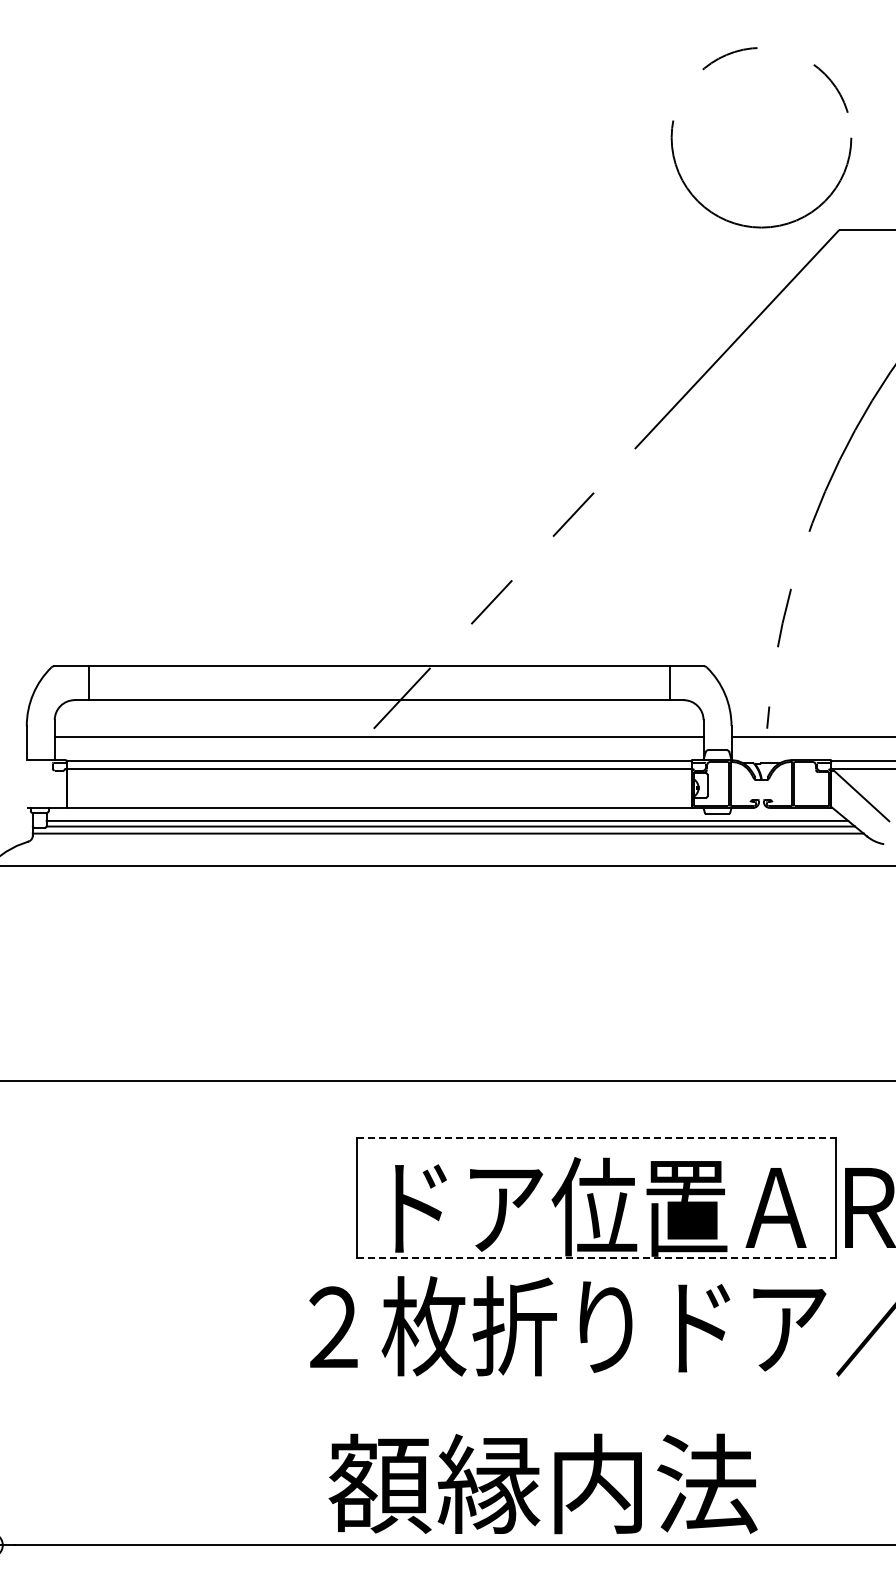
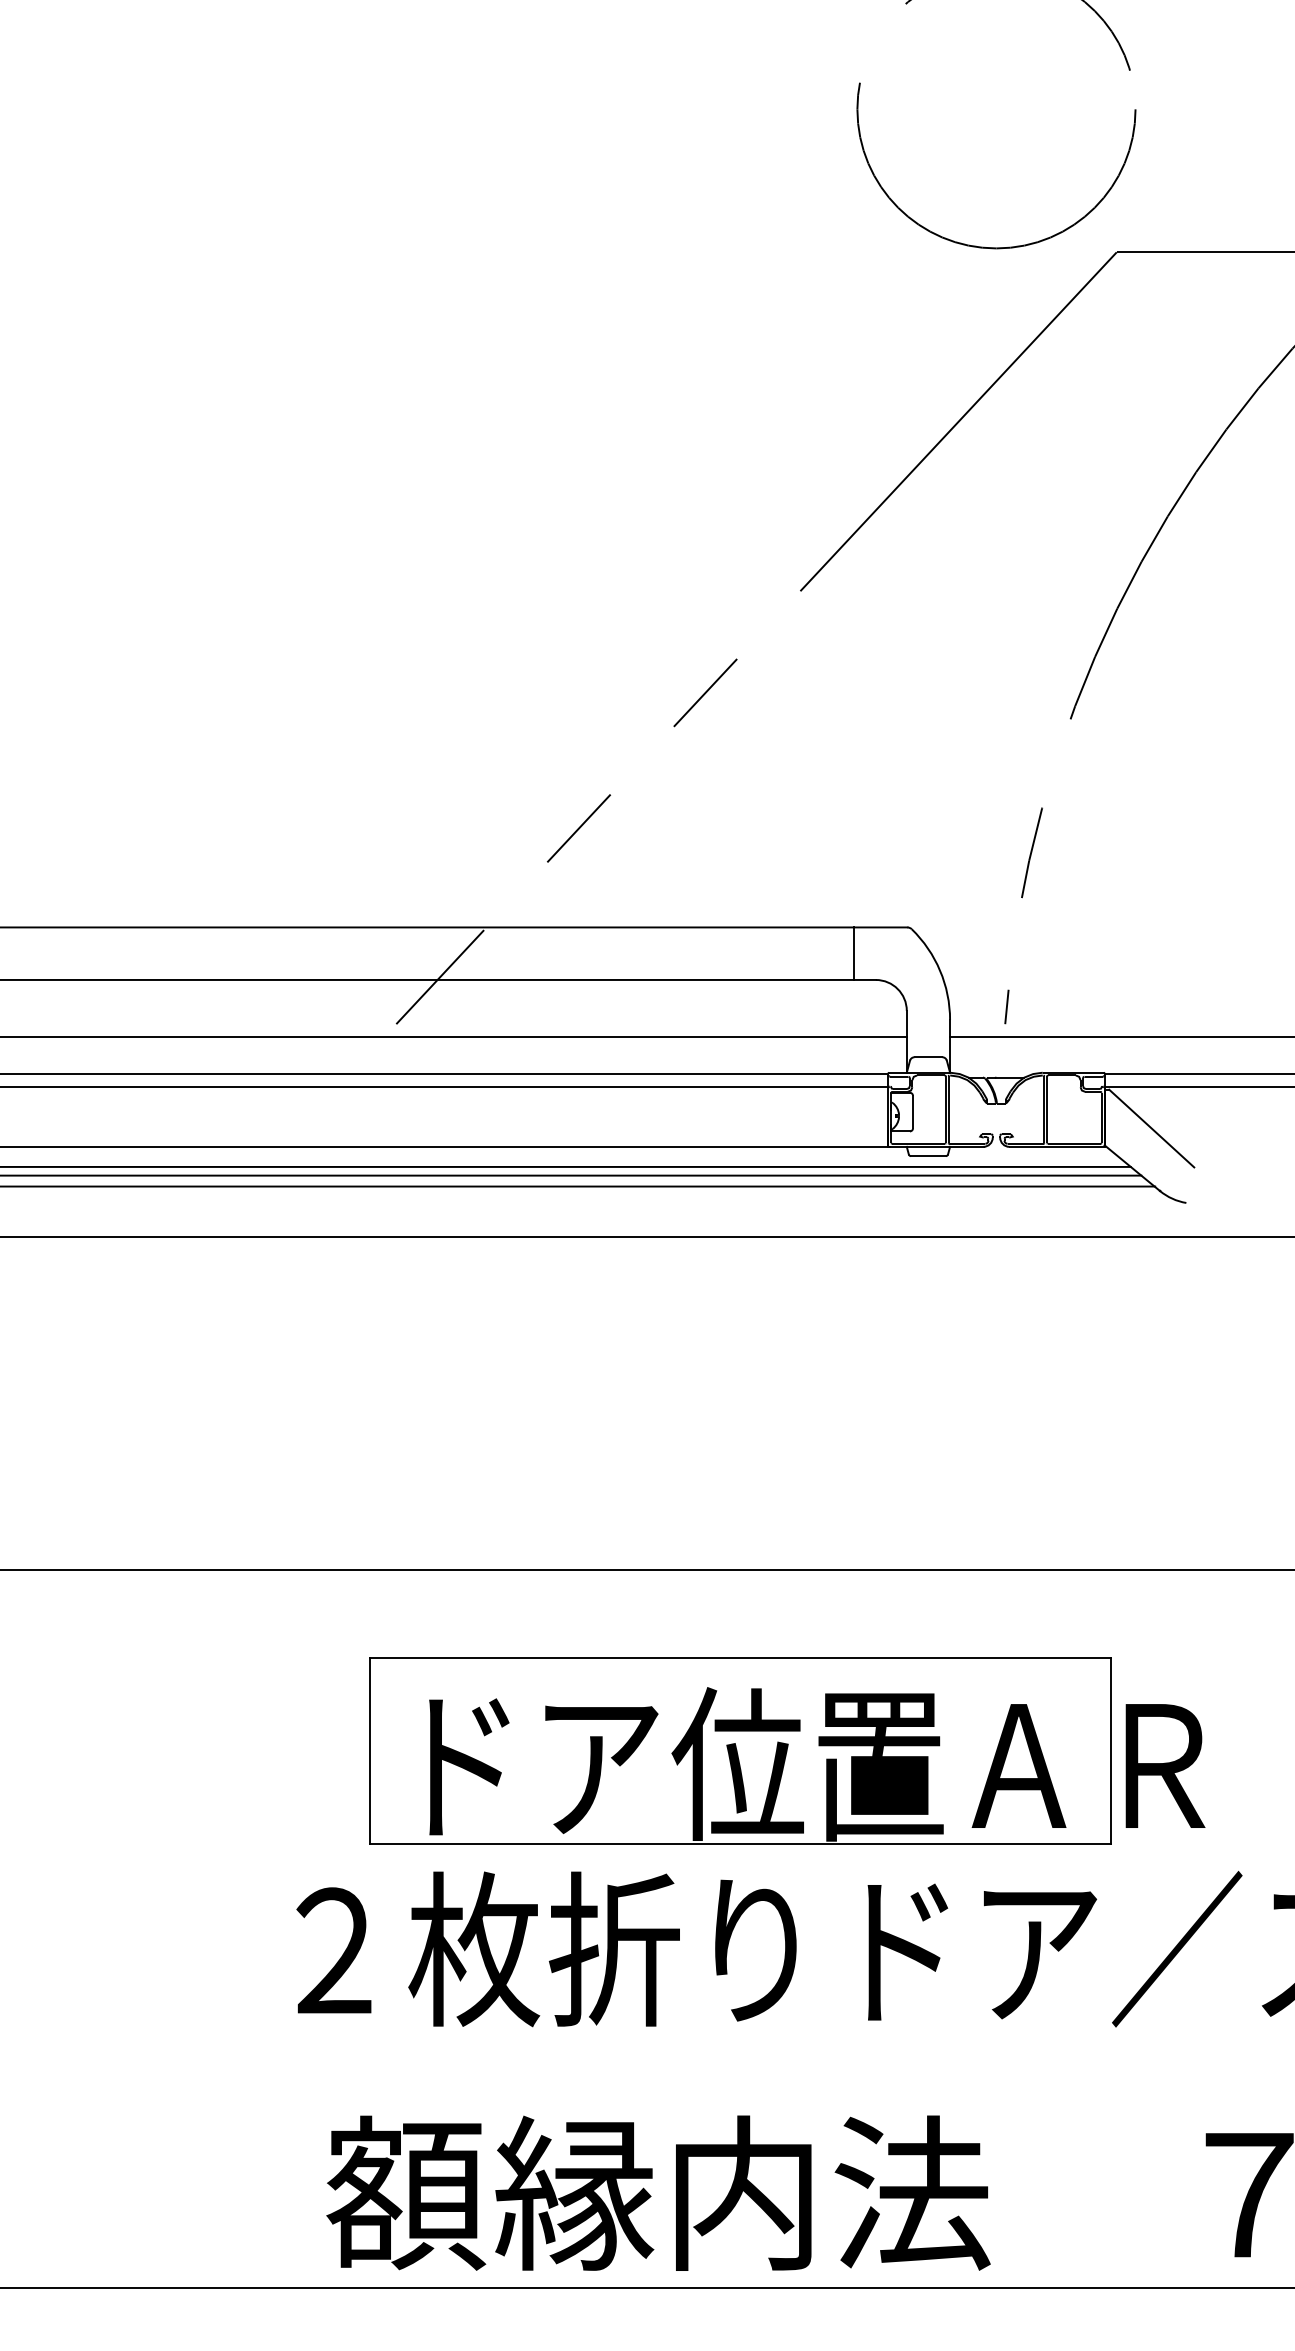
line: (596, 1138) -> (741, 1658), dashed -> solid
line: (596, 1258) -> (741, 1844), dashed -> solid

